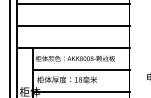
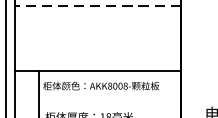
line: (73, 4) -> (98, 6), solid -> dashed
line: (72, 26) -> (97, 39), removed
line: (81, 69) -> (110, 102), removed

